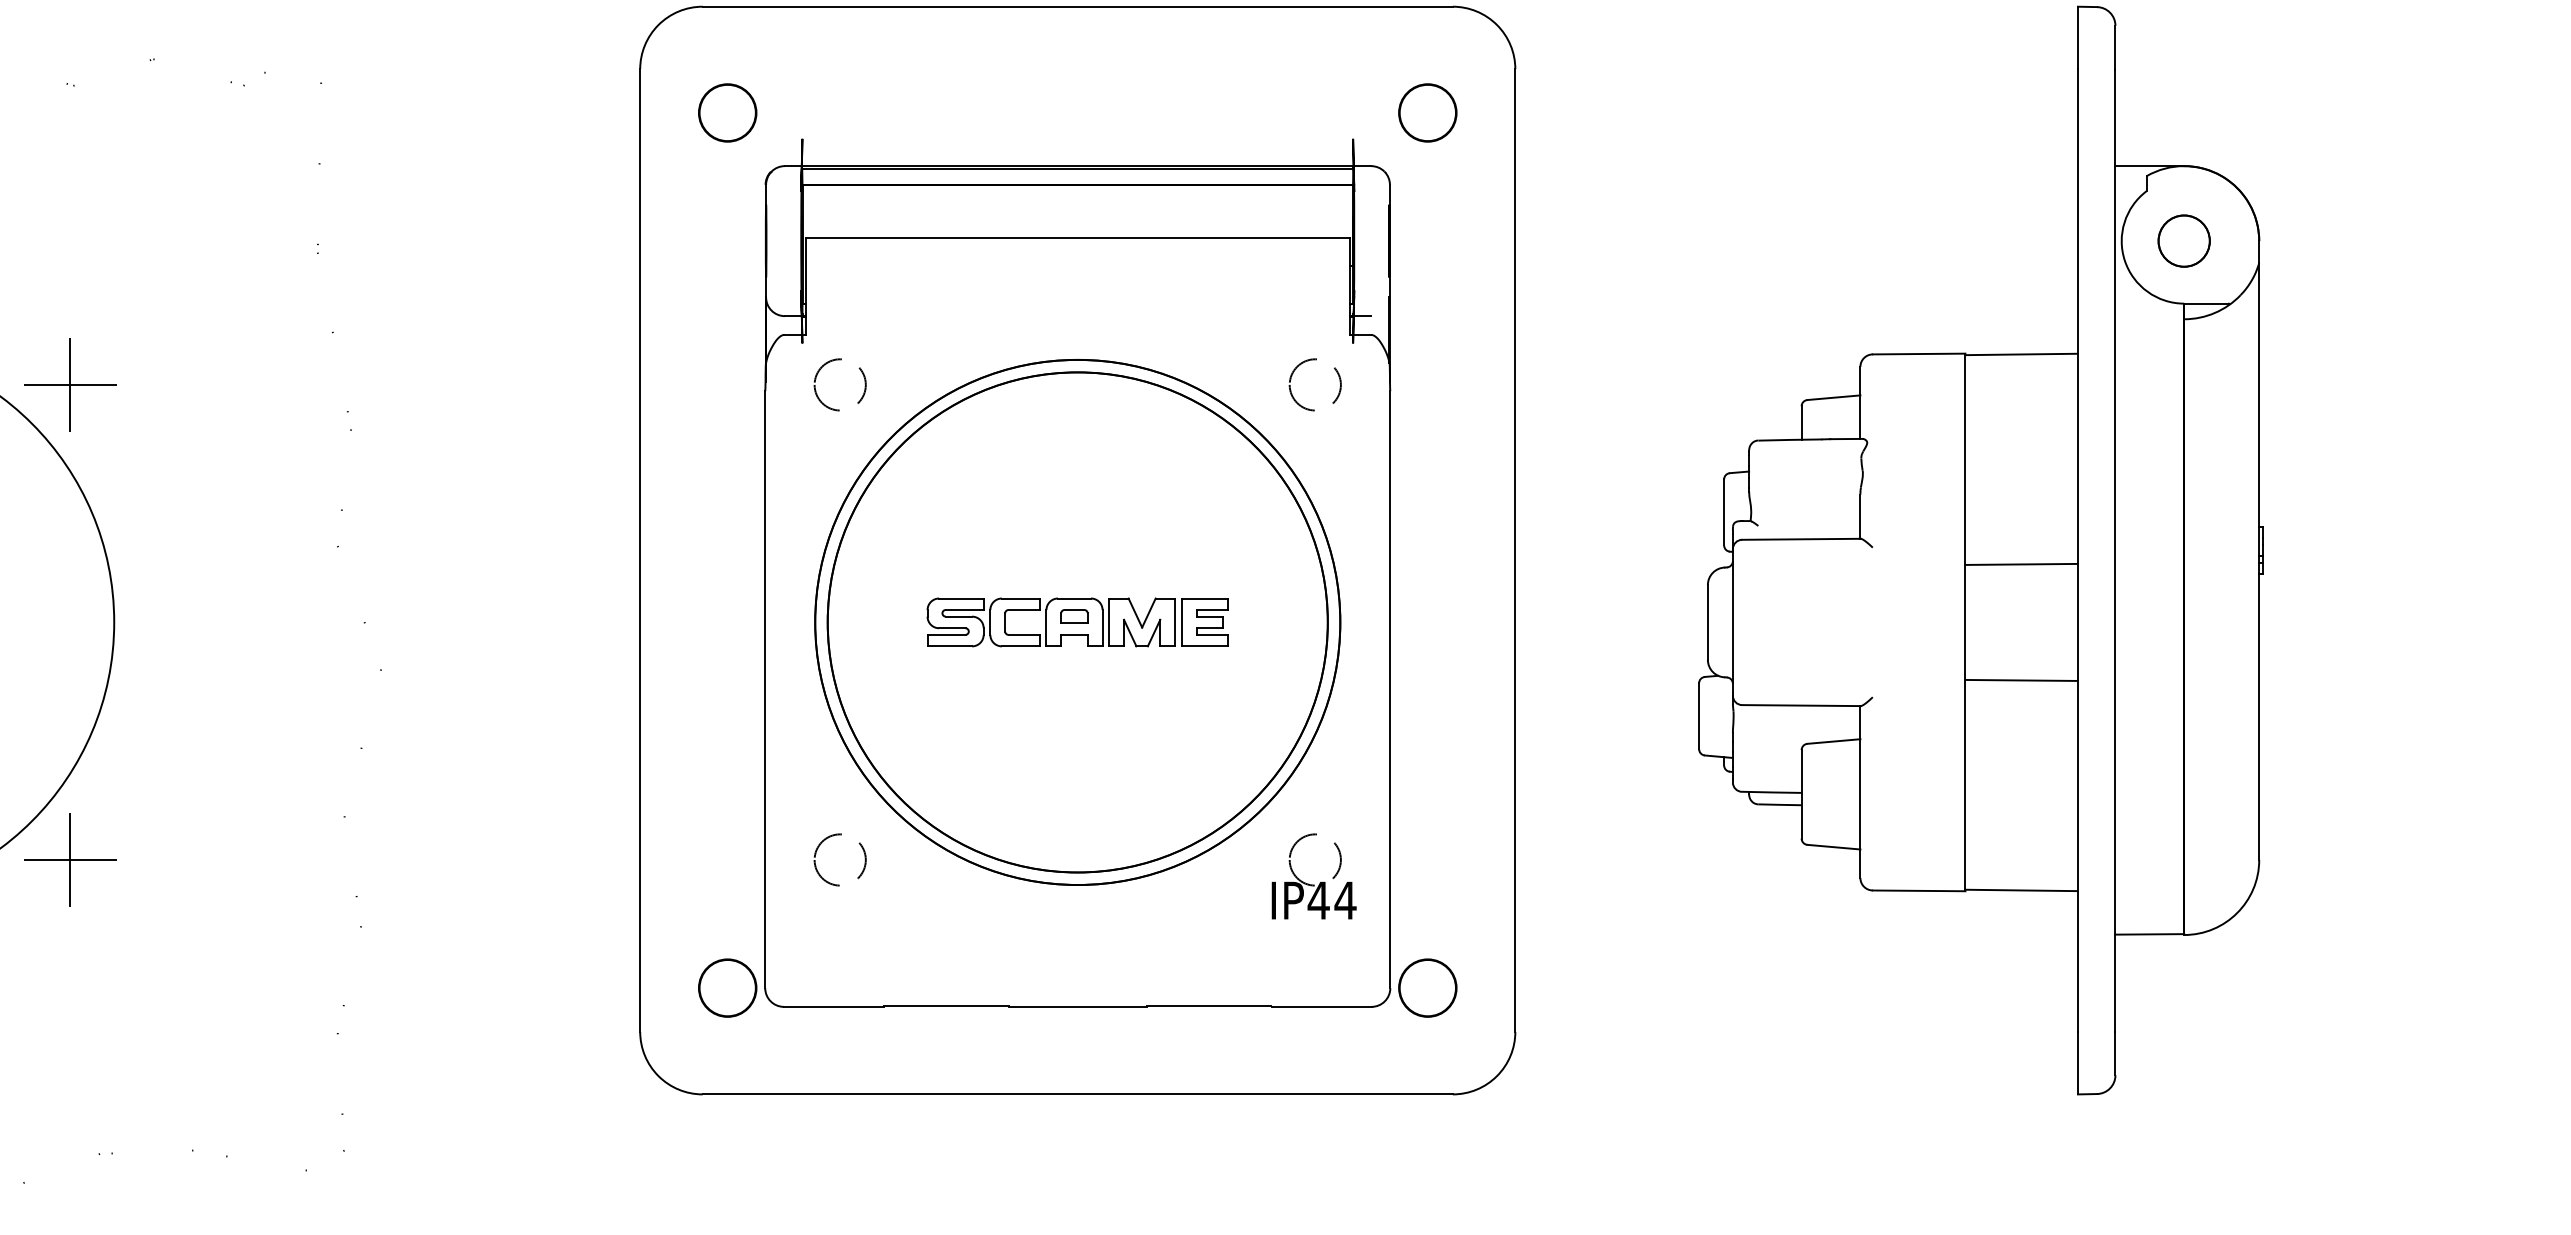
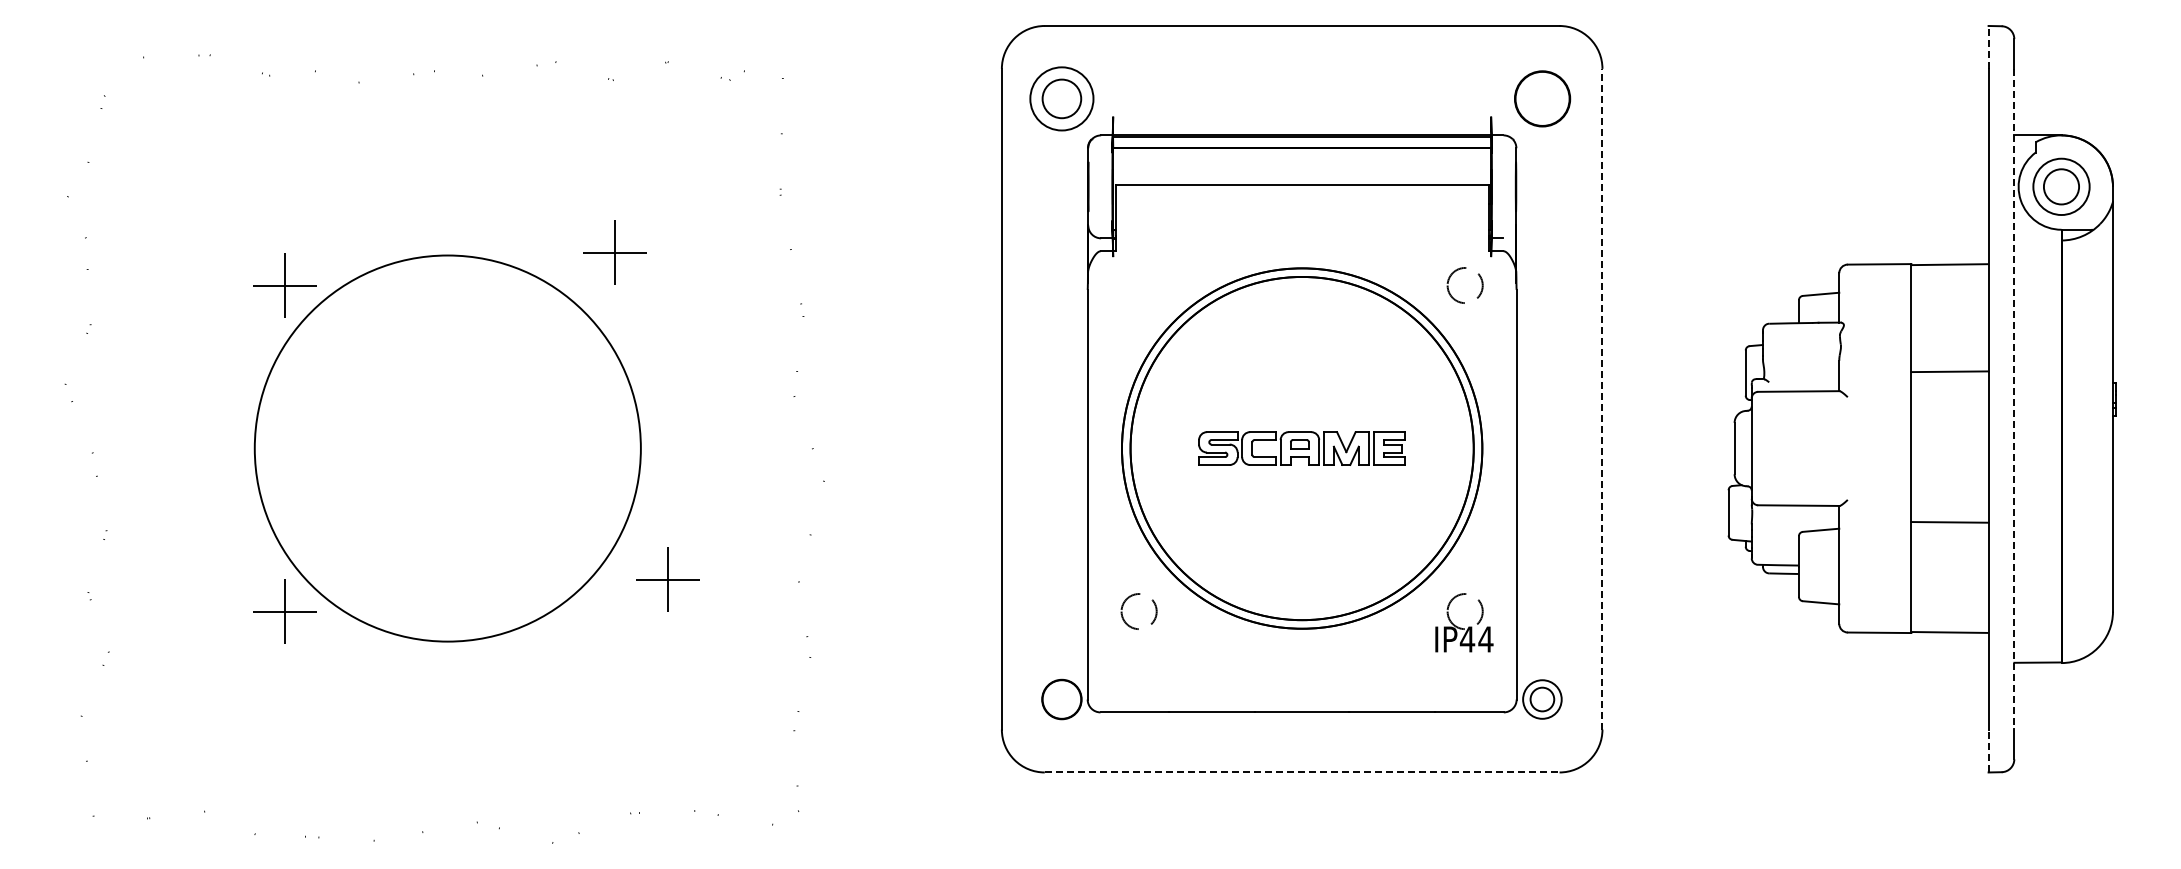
line: (2077, 36) -> (1988, 46), solid -> dashed
circle: (727, 112) -> (1061, 98), size x1.6
circle: (1426, 112) -> (1541, 98), size x1.4
circle: (2184, 240) -> (2061, 186), size x1.6
part: (69, 384) -> (614, 252), moved
circle: (839, 384) -> (1138, 285), removed
line: (1515, 549) -> (1602, 398), solid -> dashed
line: (2115, 550) -> (2014, 399), solid -> dashed
line: (2021, 564) -> (1949, 371), moved
line: (2021, 680) -> (1949, 522), moved
part: (69, 859) -> (667, 579), moved
circle: (1427, 988) -> (1542, 699), size x0.6
line: (2077, 1062) -> (1988, 750), solid -> dashed
line: (1078, 1094) -> (1302, 772), solid -> dashed

